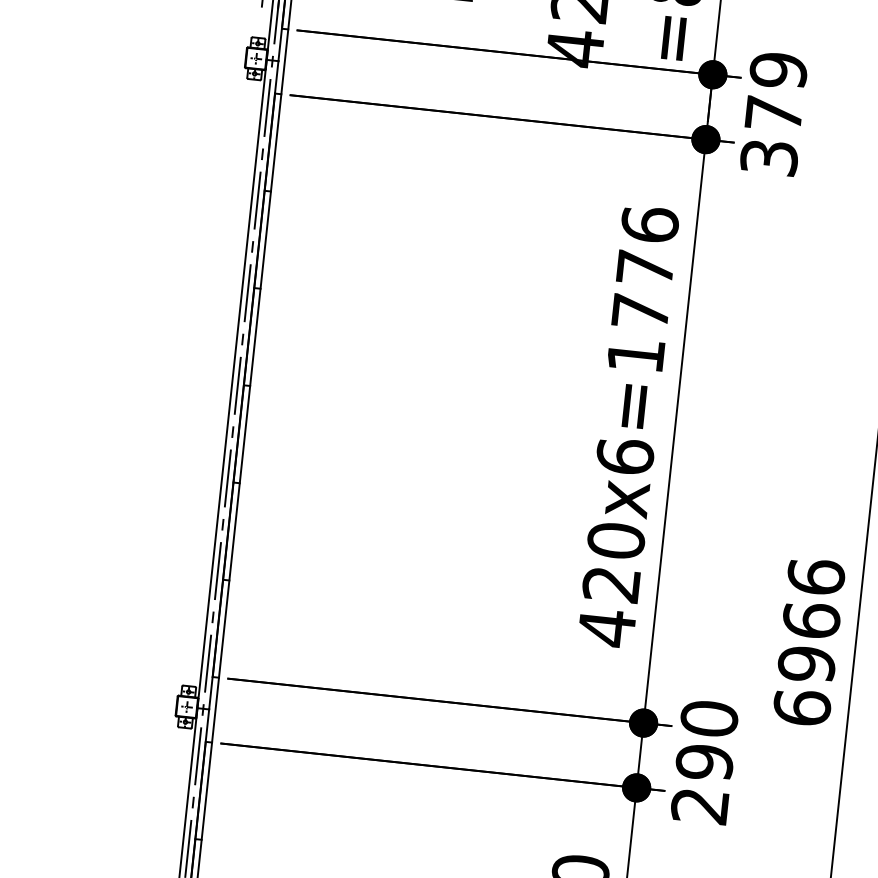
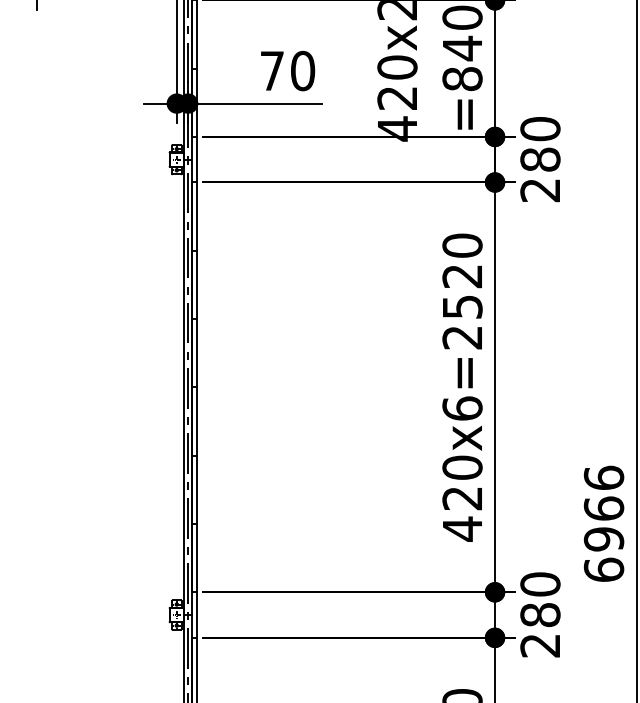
text: (774, 113) -> (540, 159), 379 -> 280
text: (643, 289) -> (462, 291), 420x6=1776 -> 420x6=2520
text: (704, 763) -> (540, 615), 290 -> 280

